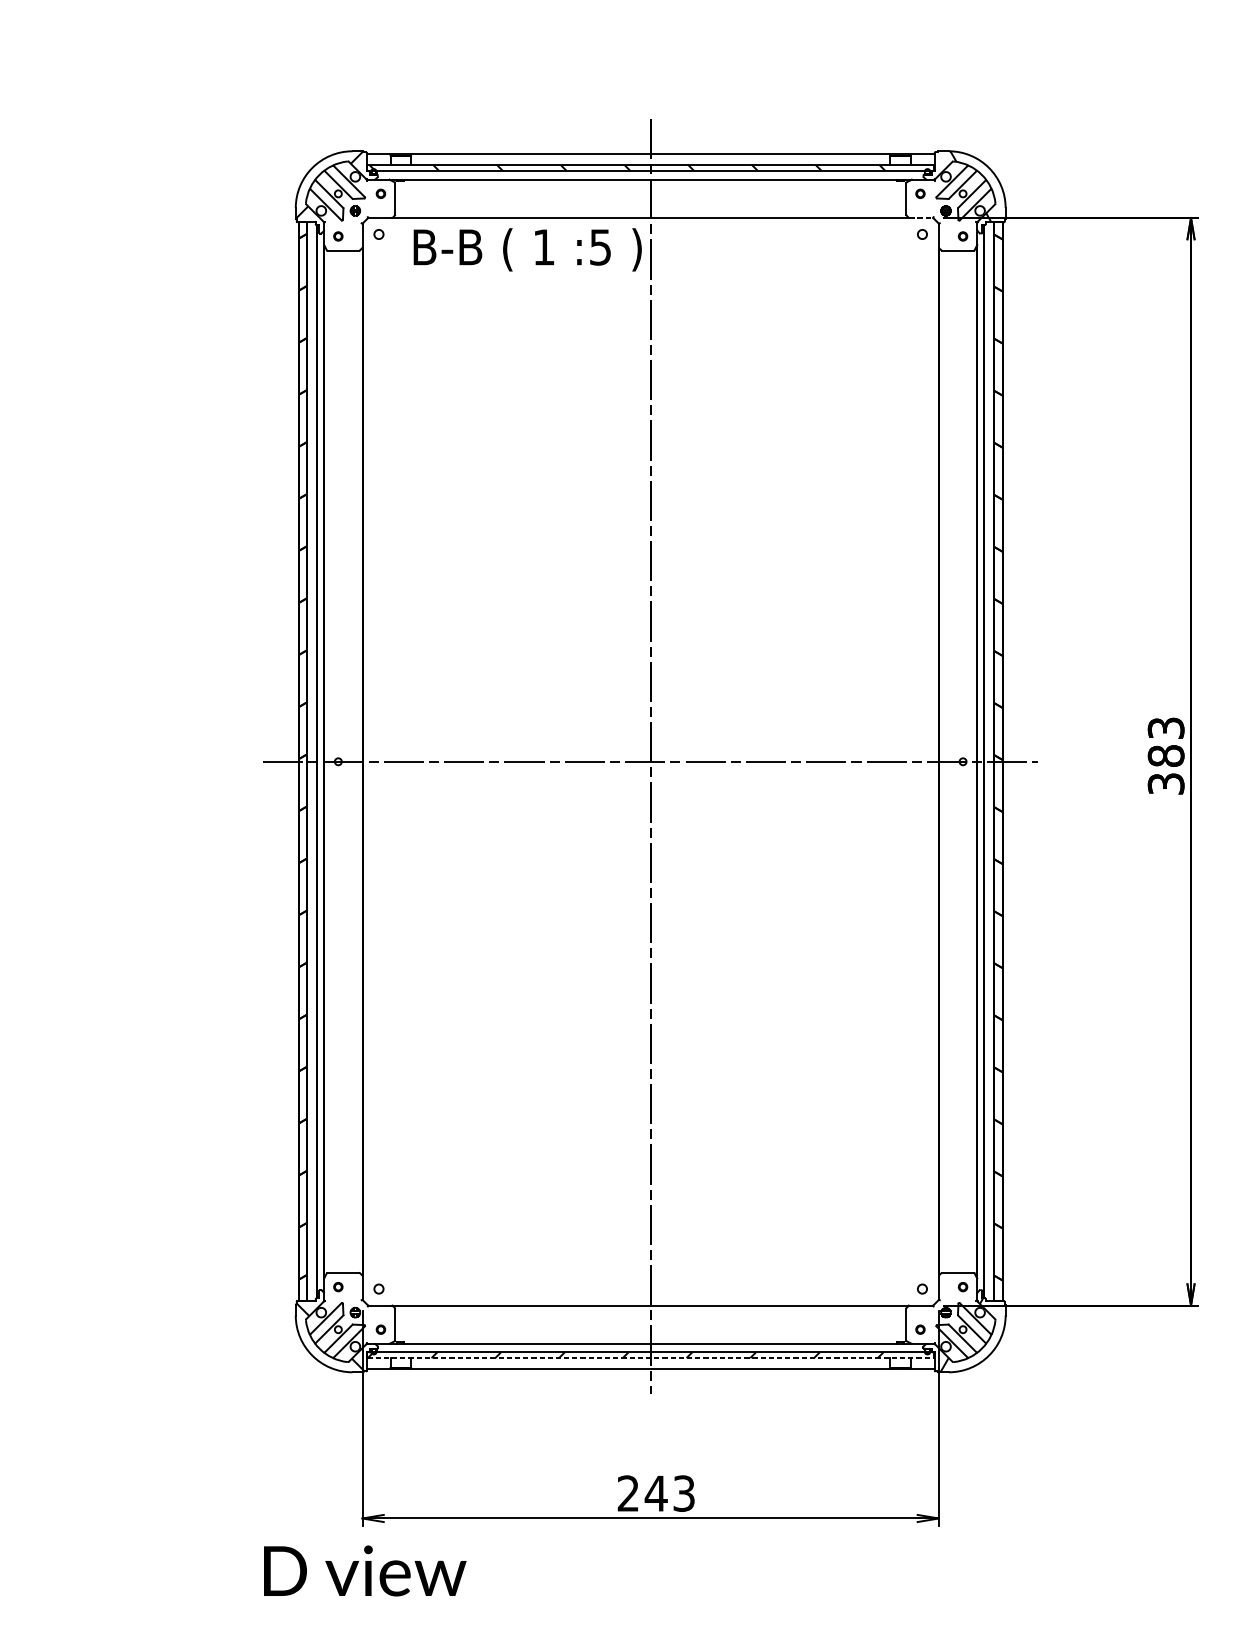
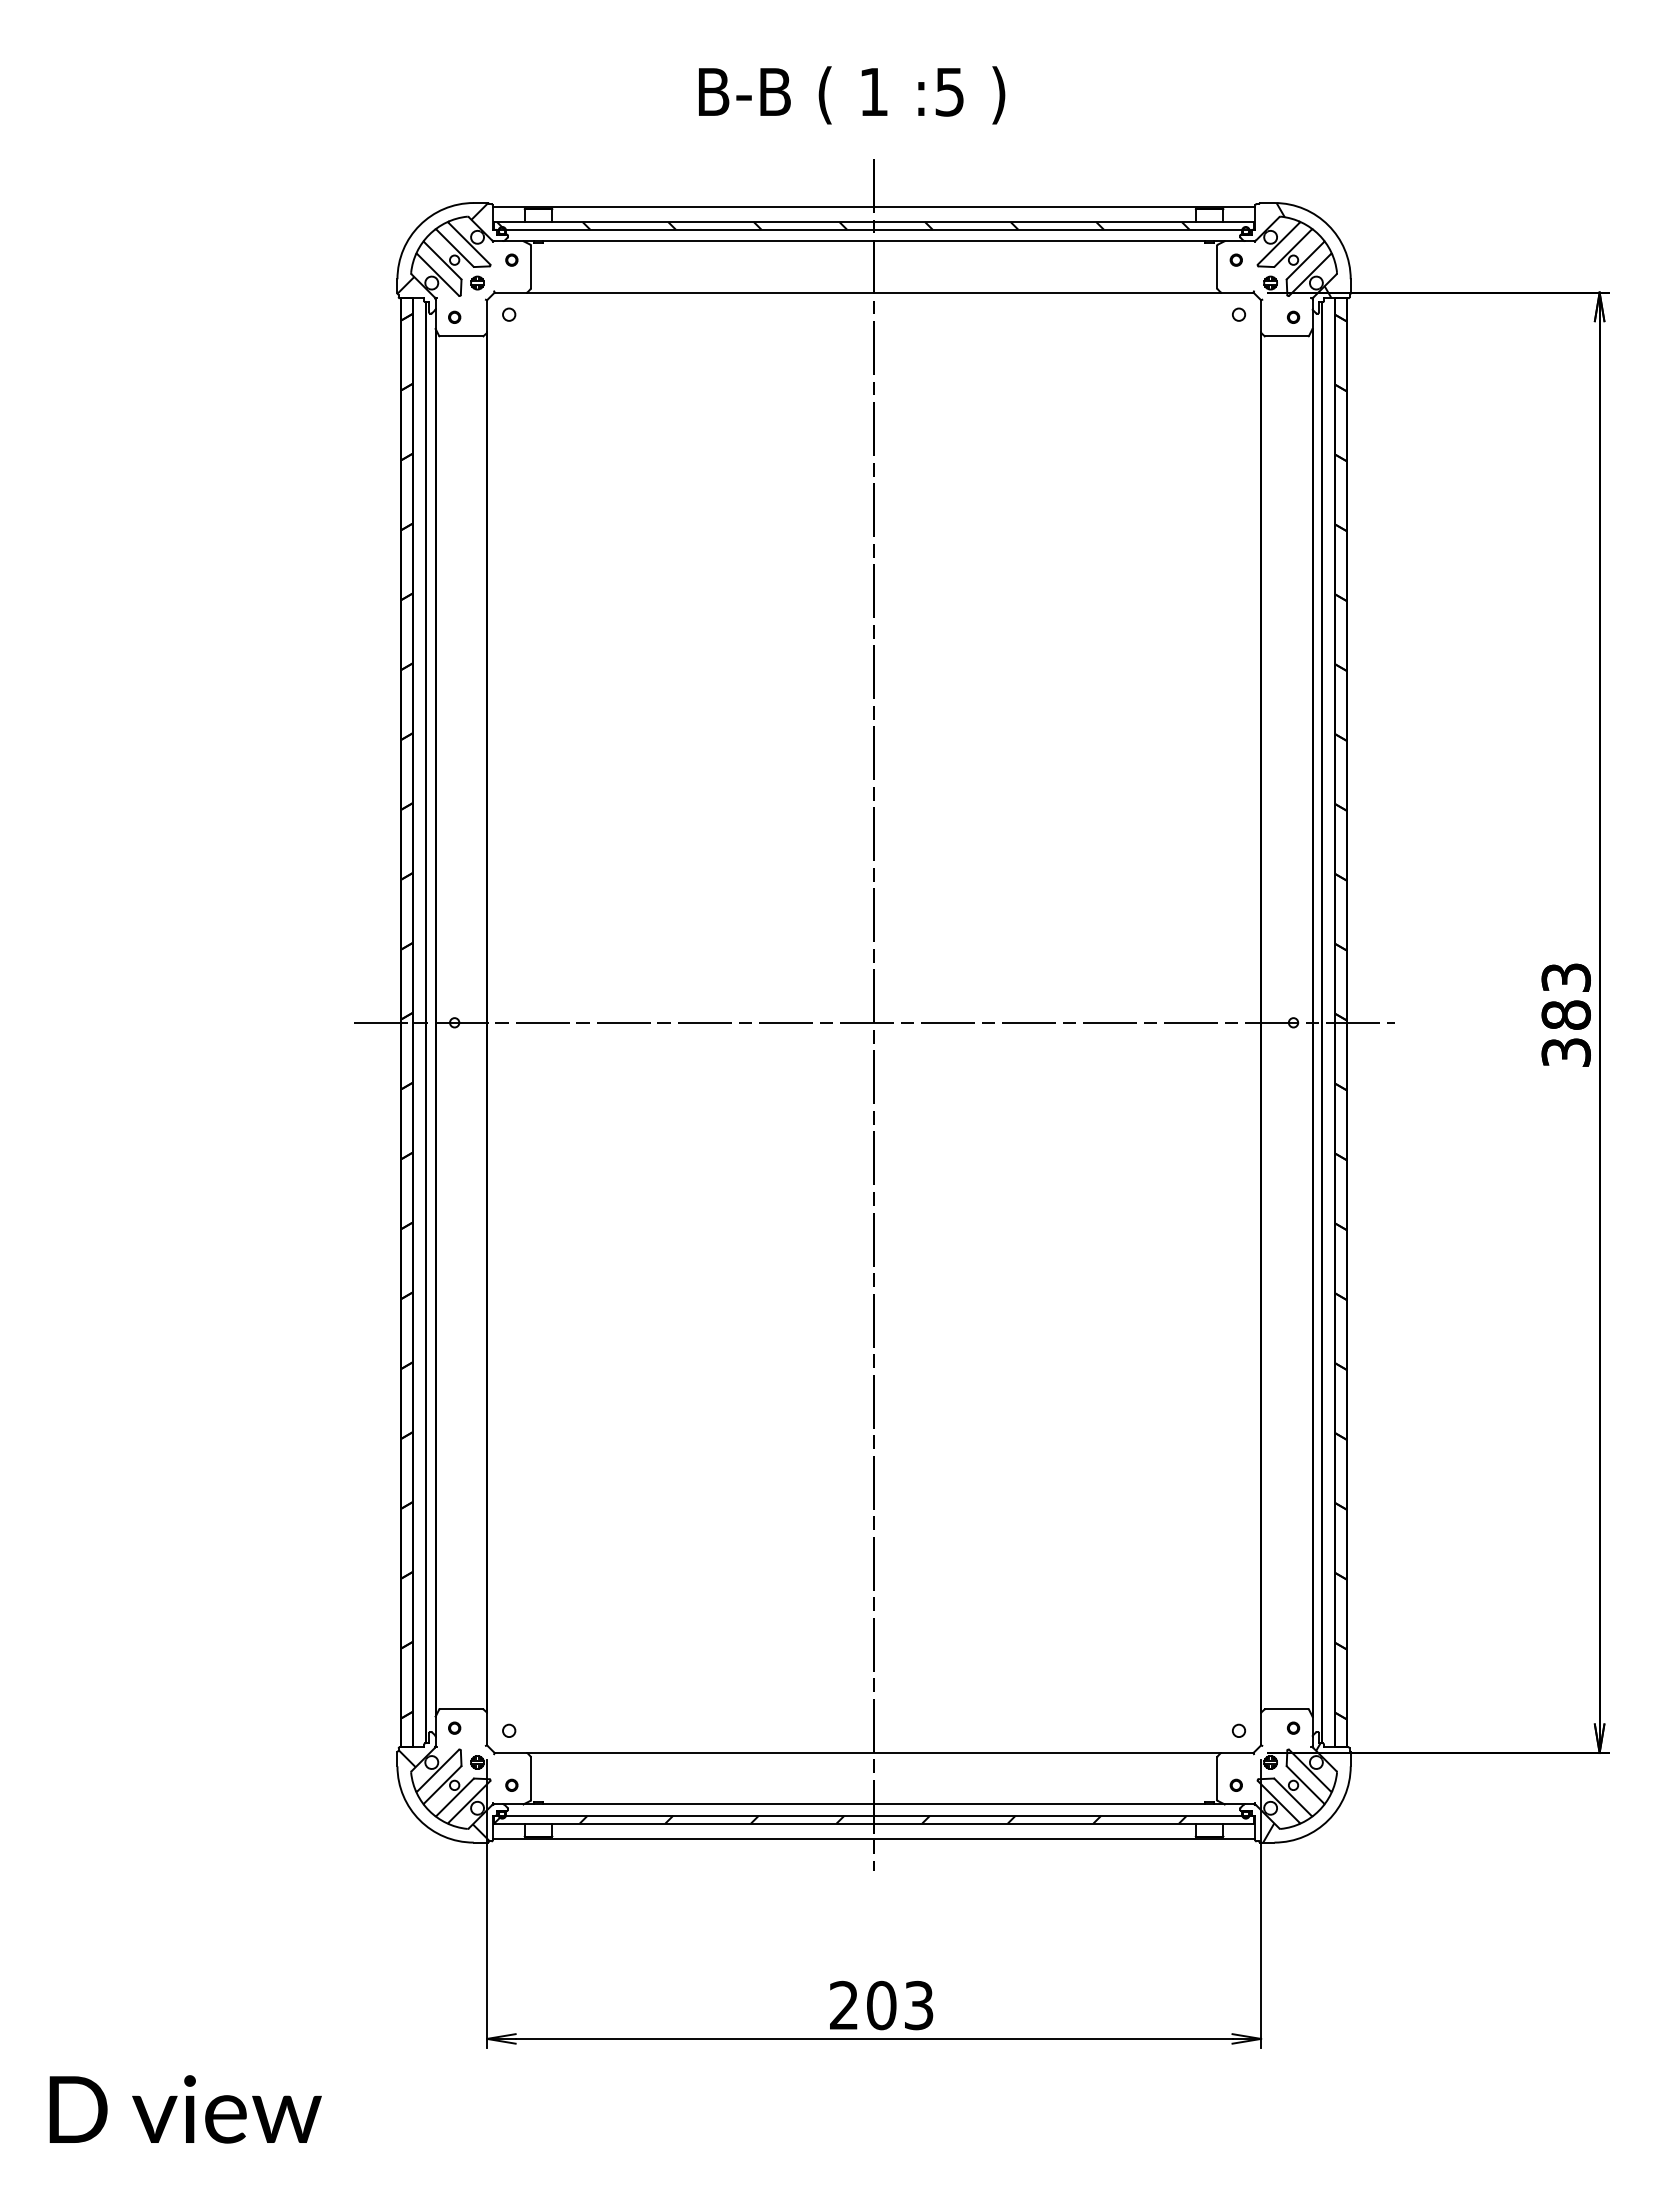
line: (921, 217) -> (1237, 292), dashed -> solid
text: (528, 249) -> (852, 95), moved
line: (651, 1358) -> (874, 1823), dashed -> solid
text: (656, 1493) -> (881, 2005), 243 -> 203
text: (365, 1571) -> (185, 2109), moved

